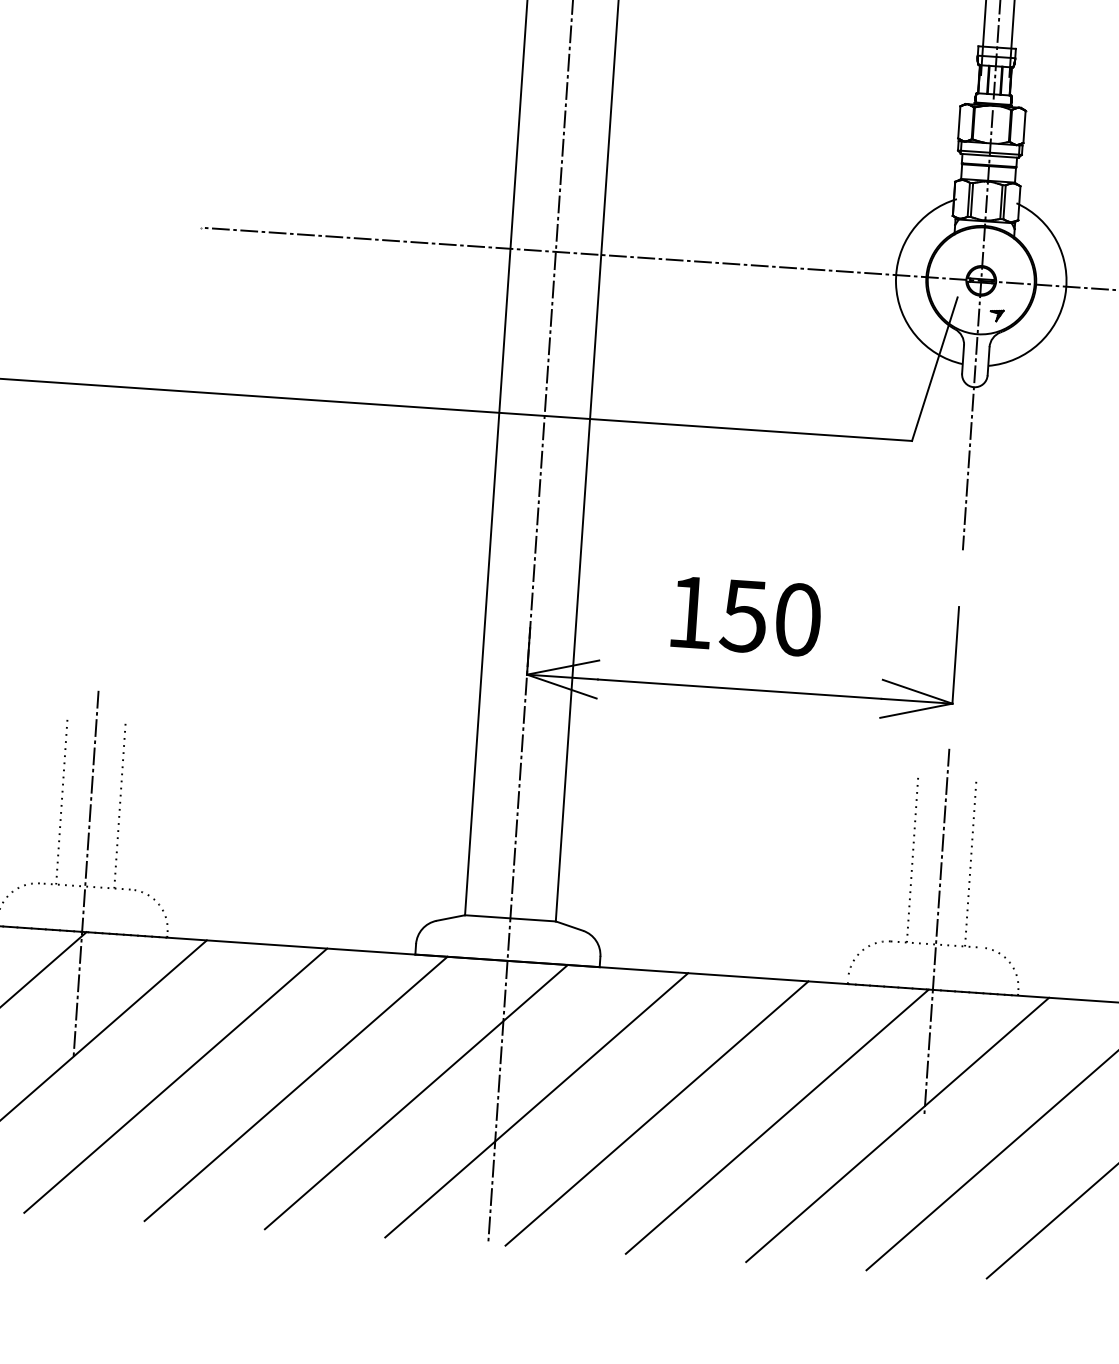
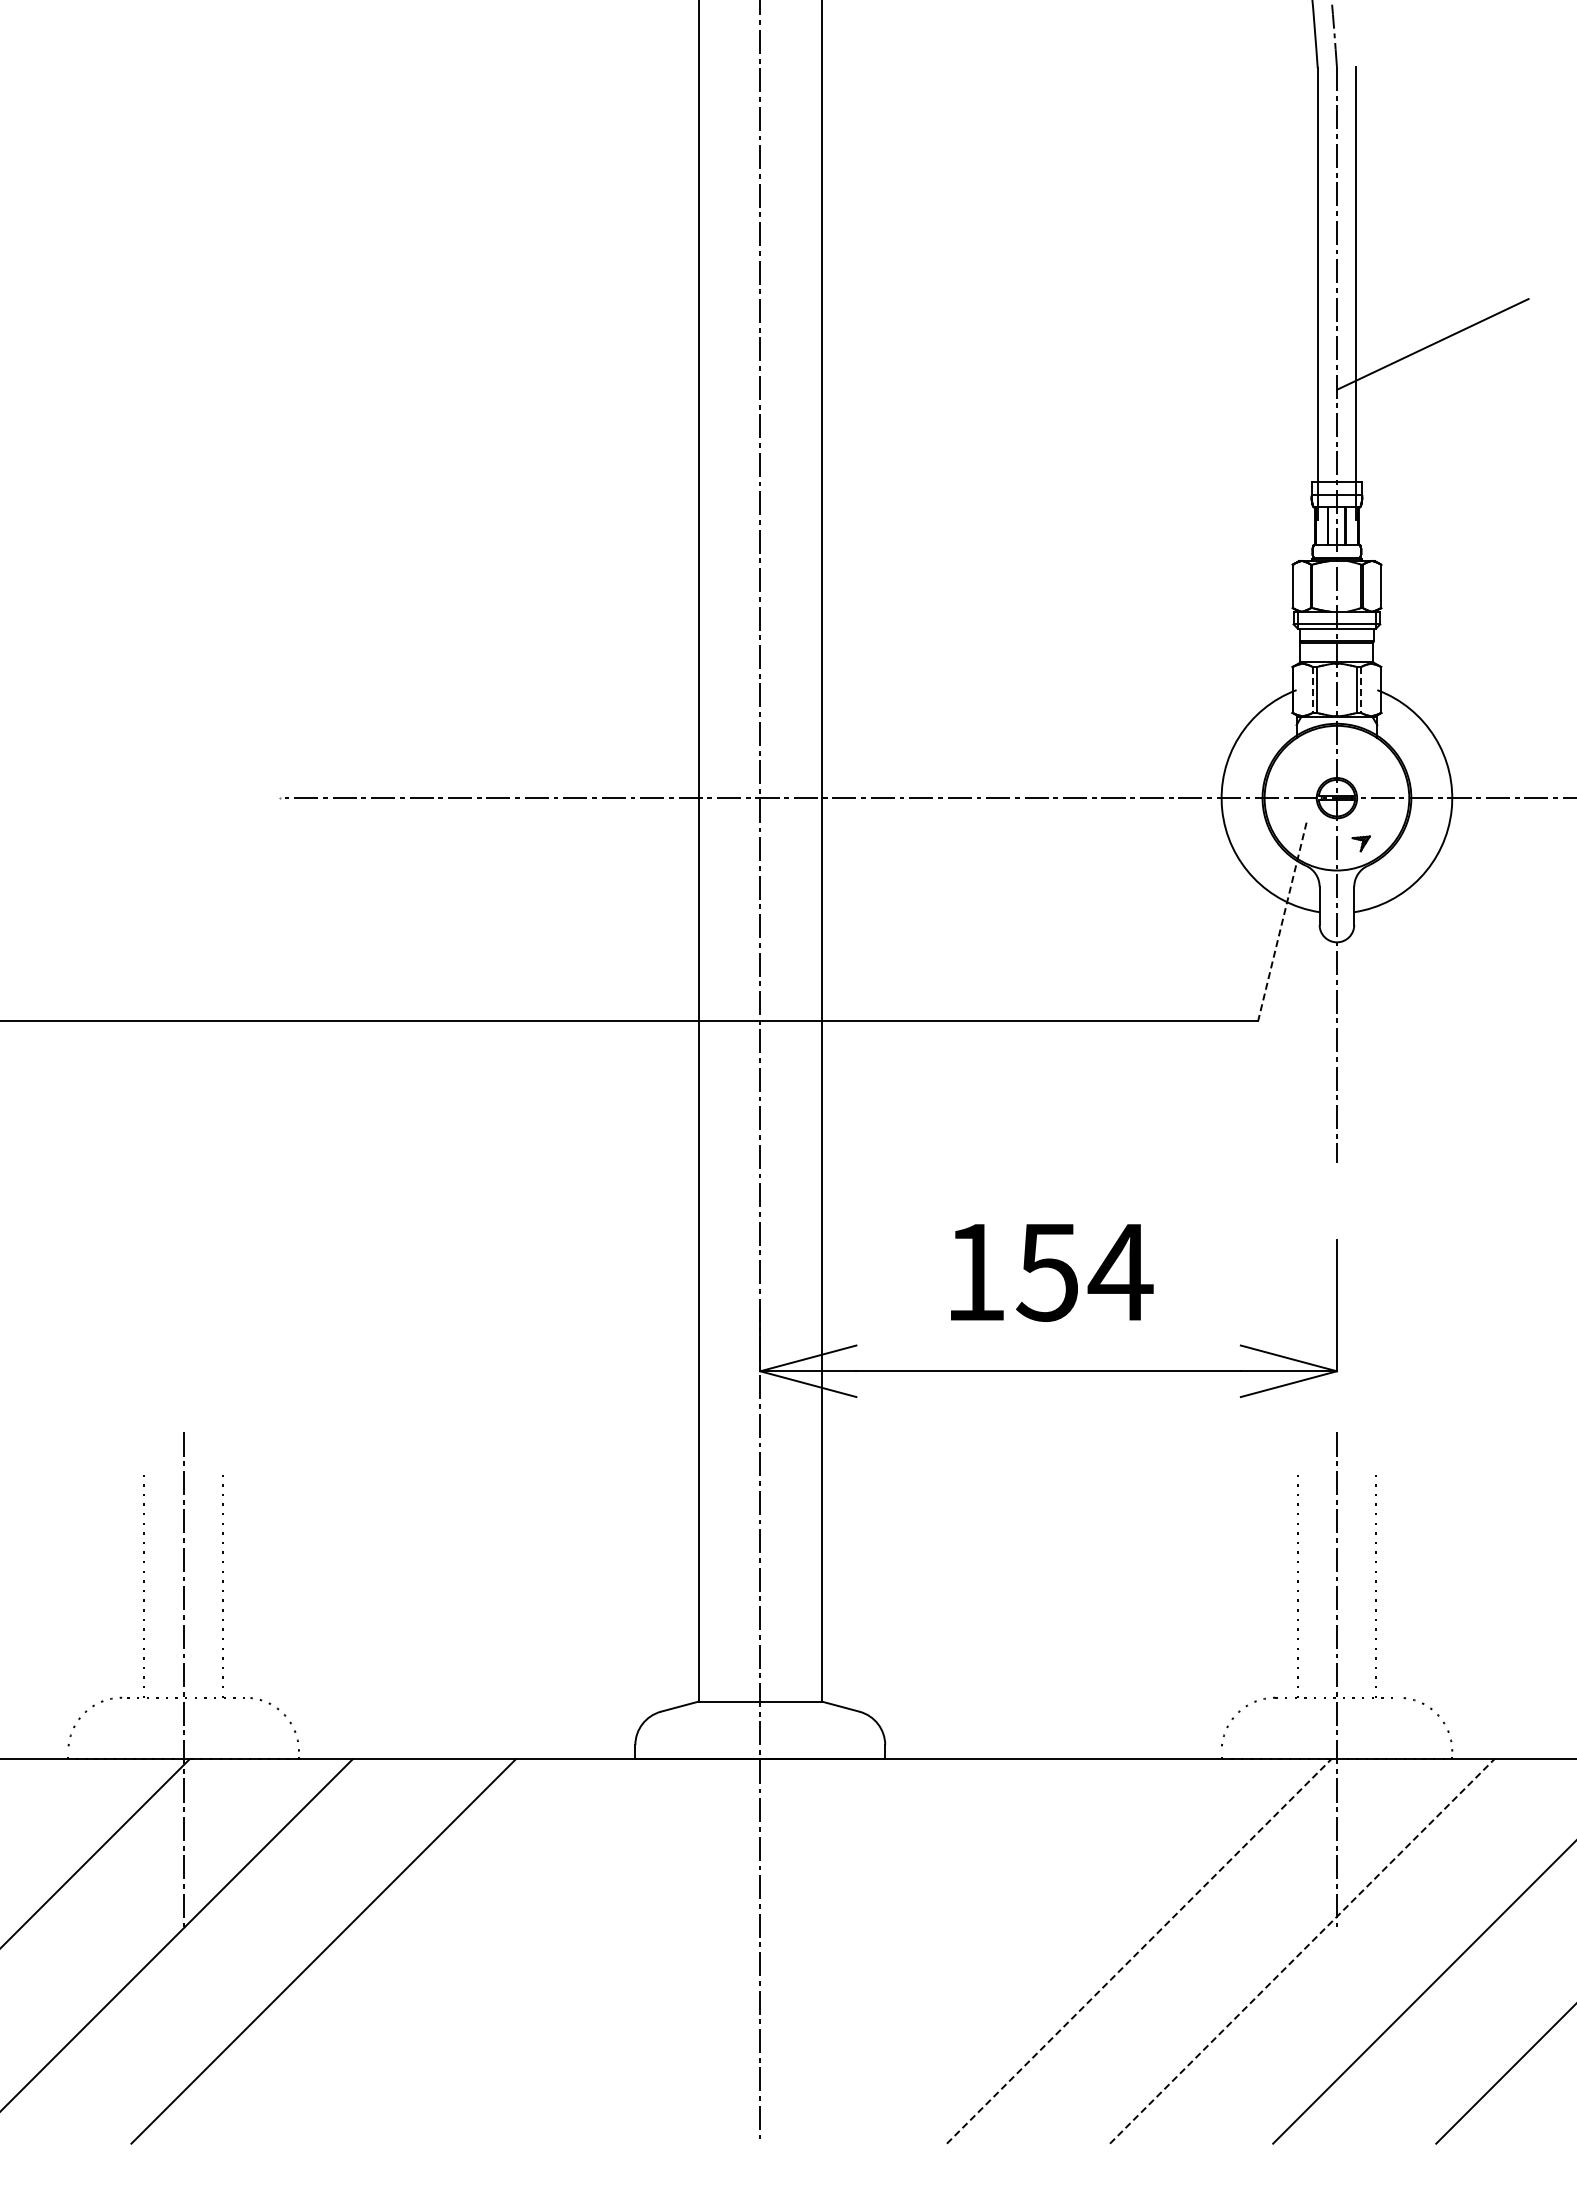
line: (968, 199) -> (1312, 689), solid -> dashed
line: (1004, 201) -> (1361, 689), solid -> dashed
line: (934, 369) -> (1282, 921), solid -> dashed
text: (797, 619) -> (1120, 1271), 150 -> 154
line: (295, 1088) -> (486, 1951), removed
line: (416, 1097) -> (649, 1951), removed
line: (536, 1105) -> (812, 1951), removed
line: (656, 1113) -> (975, 1951), removed
line: (777, 1121) -> (1139, 1951), solid -> dashed
line: (897, 1129) -> (1302, 1951), solid -> dashed

